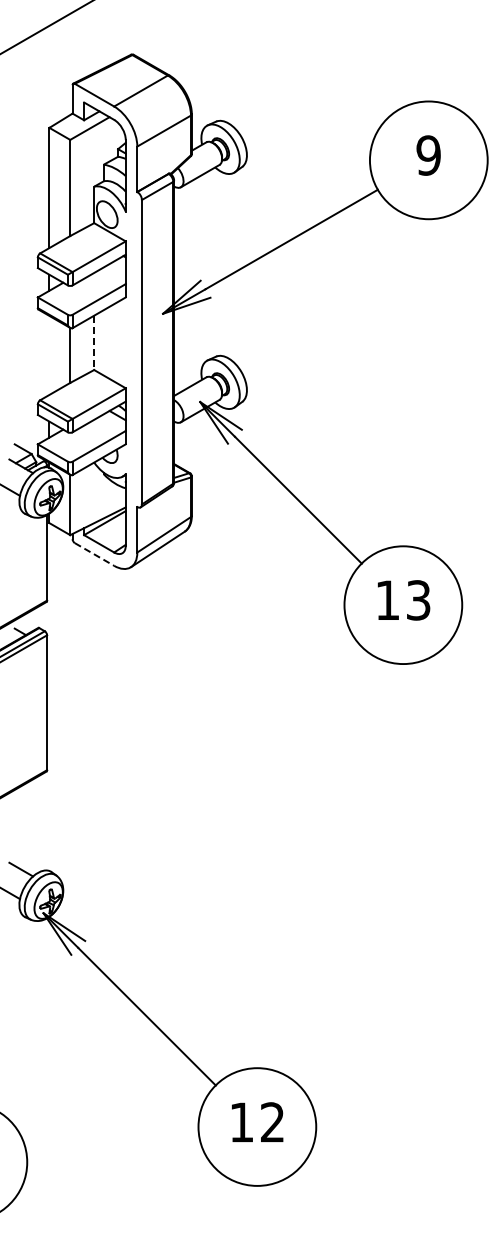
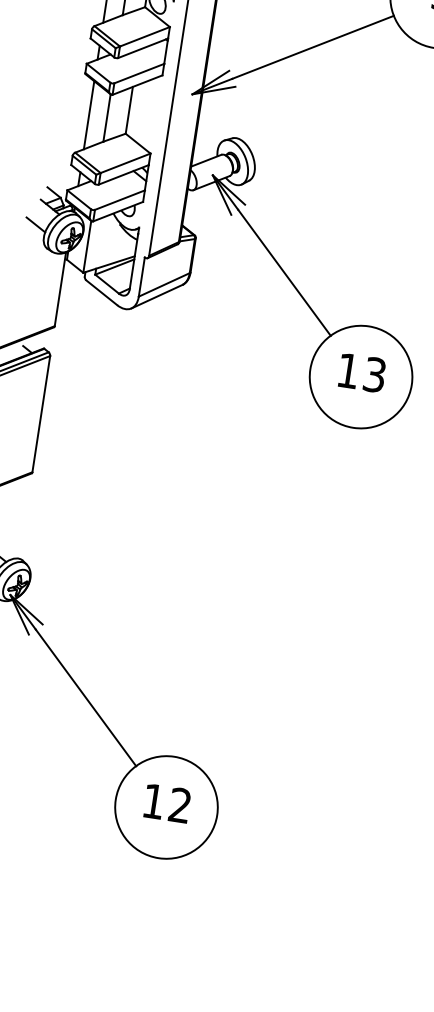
line: (94, 343) -> (129, 110), dashed -> solid
line: (49, 354) -> (89, 114), added
line: (94, 554) -> (101, 292), dashed -> solid

